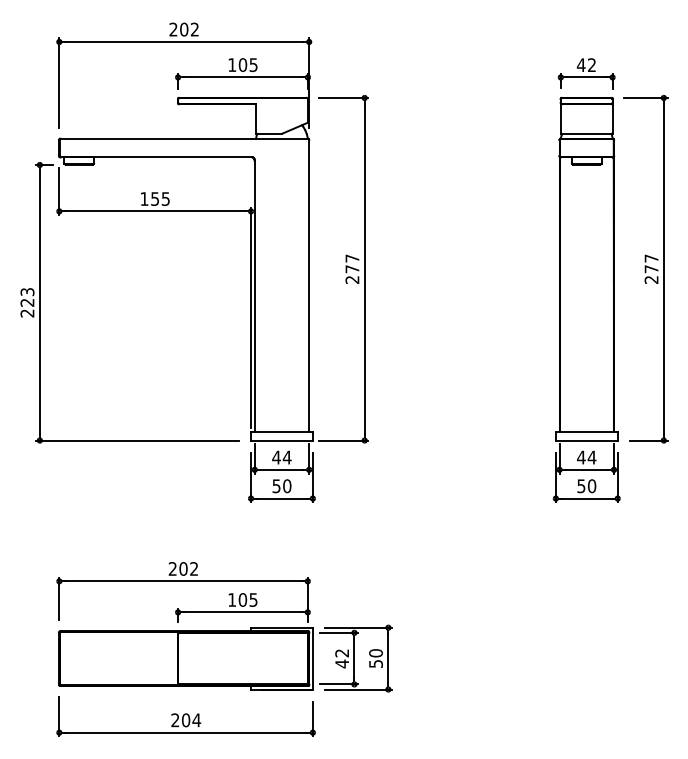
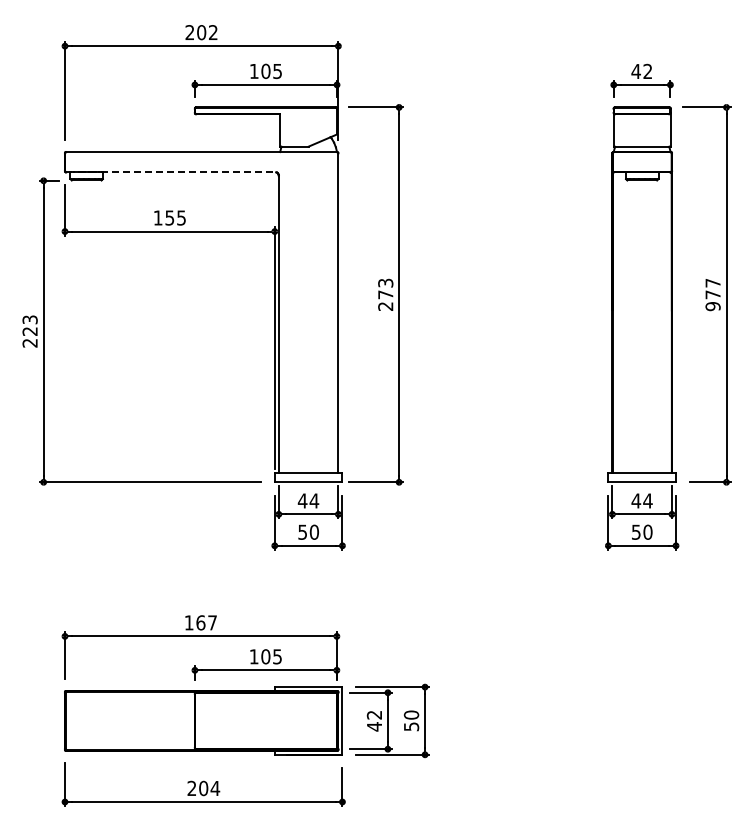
line: (162, 157) -> (177, 172), solid -> dashed
text: (352, 257) -> (385, 282), 277 -> 273
text: (651, 279) -> (712, 306), 277 -> 977
text: (183, 568) -> (200, 622), 202 -> 167

